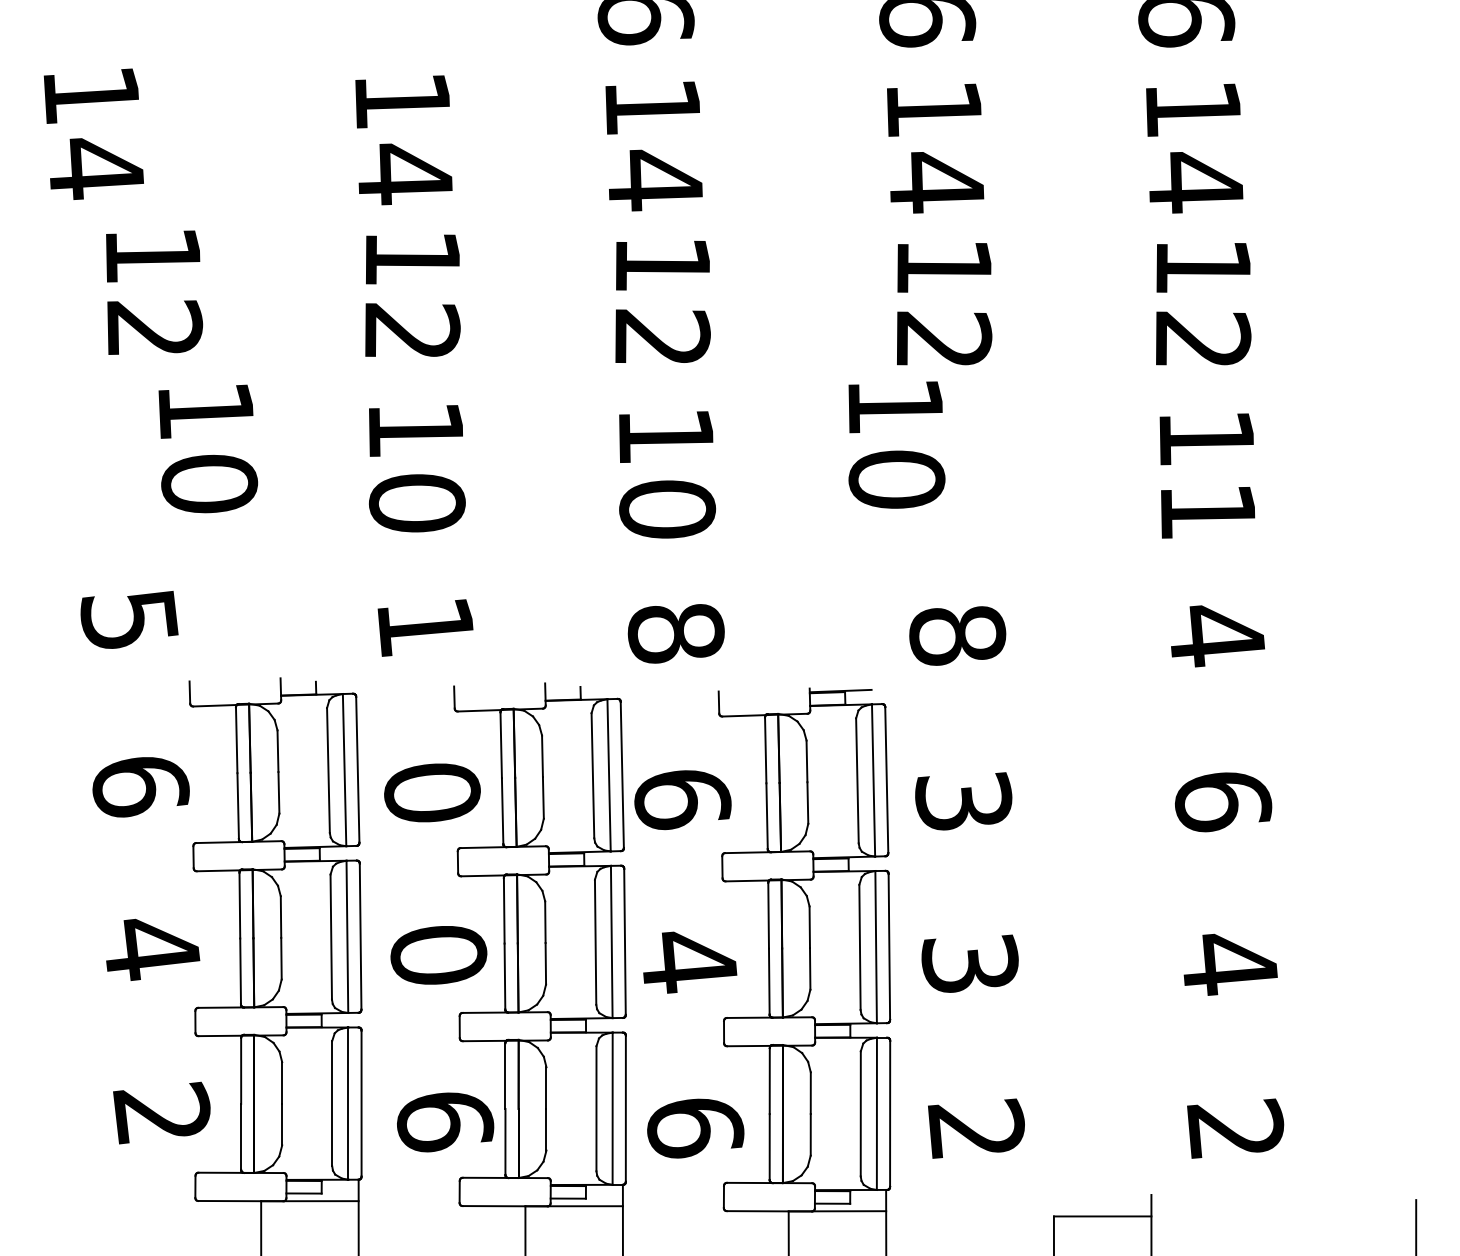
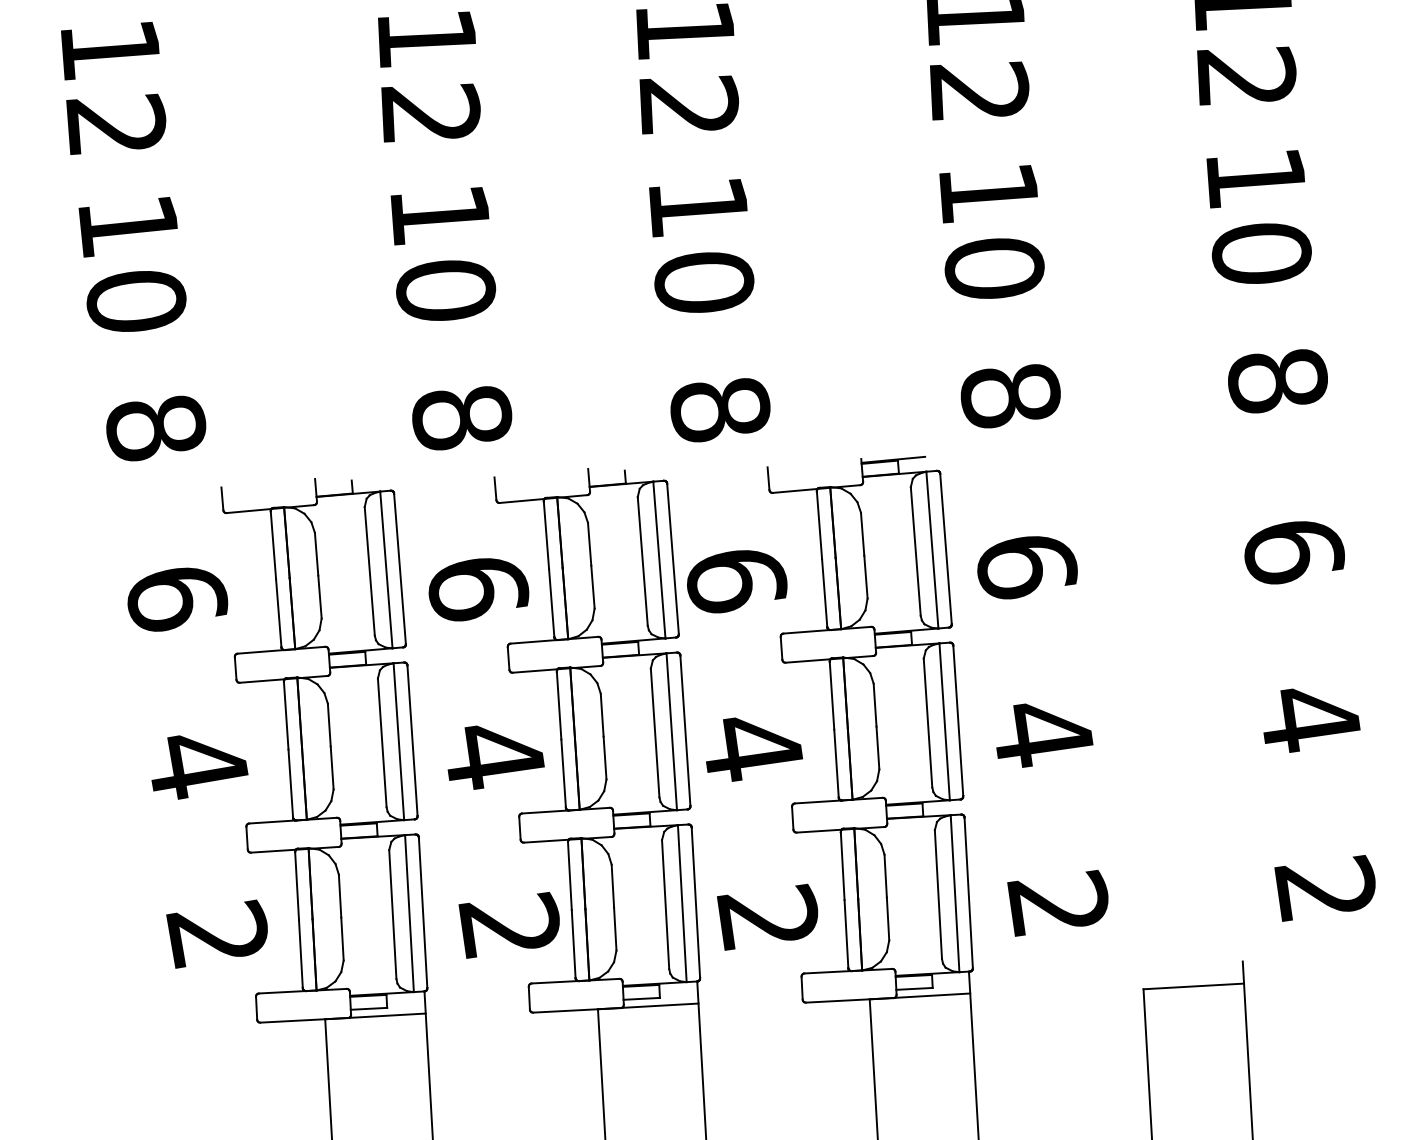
text: (154, 292) -> (114, 88), moved
text: (896, 444) -> (992, 232), moved
text: (208, 448) -> (133, 264), moved
text: (1207, 511) -> (1261, 253), 11 -> 10
text: (129, 620) -> (155, 428), 5 -> 8
text: (425, 627) -> (461, 418), 1 -> 8
text: (1216, 636) -> (1277, 381), 4 -> 8
text: (432, 793) -> (478, 588), 0 -> 6
text: (964, 802) -> (1027, 567), 3 -> 6
text: (438, 956) -> (493, 756), 0 -> 4
text: (969, 964) -> (1041, 734), 3 -> 4
text: (445, 1121) -> (510, 926), 6 -> 2
text: (695, 1127) -> (768, 918), 6 -> 2

